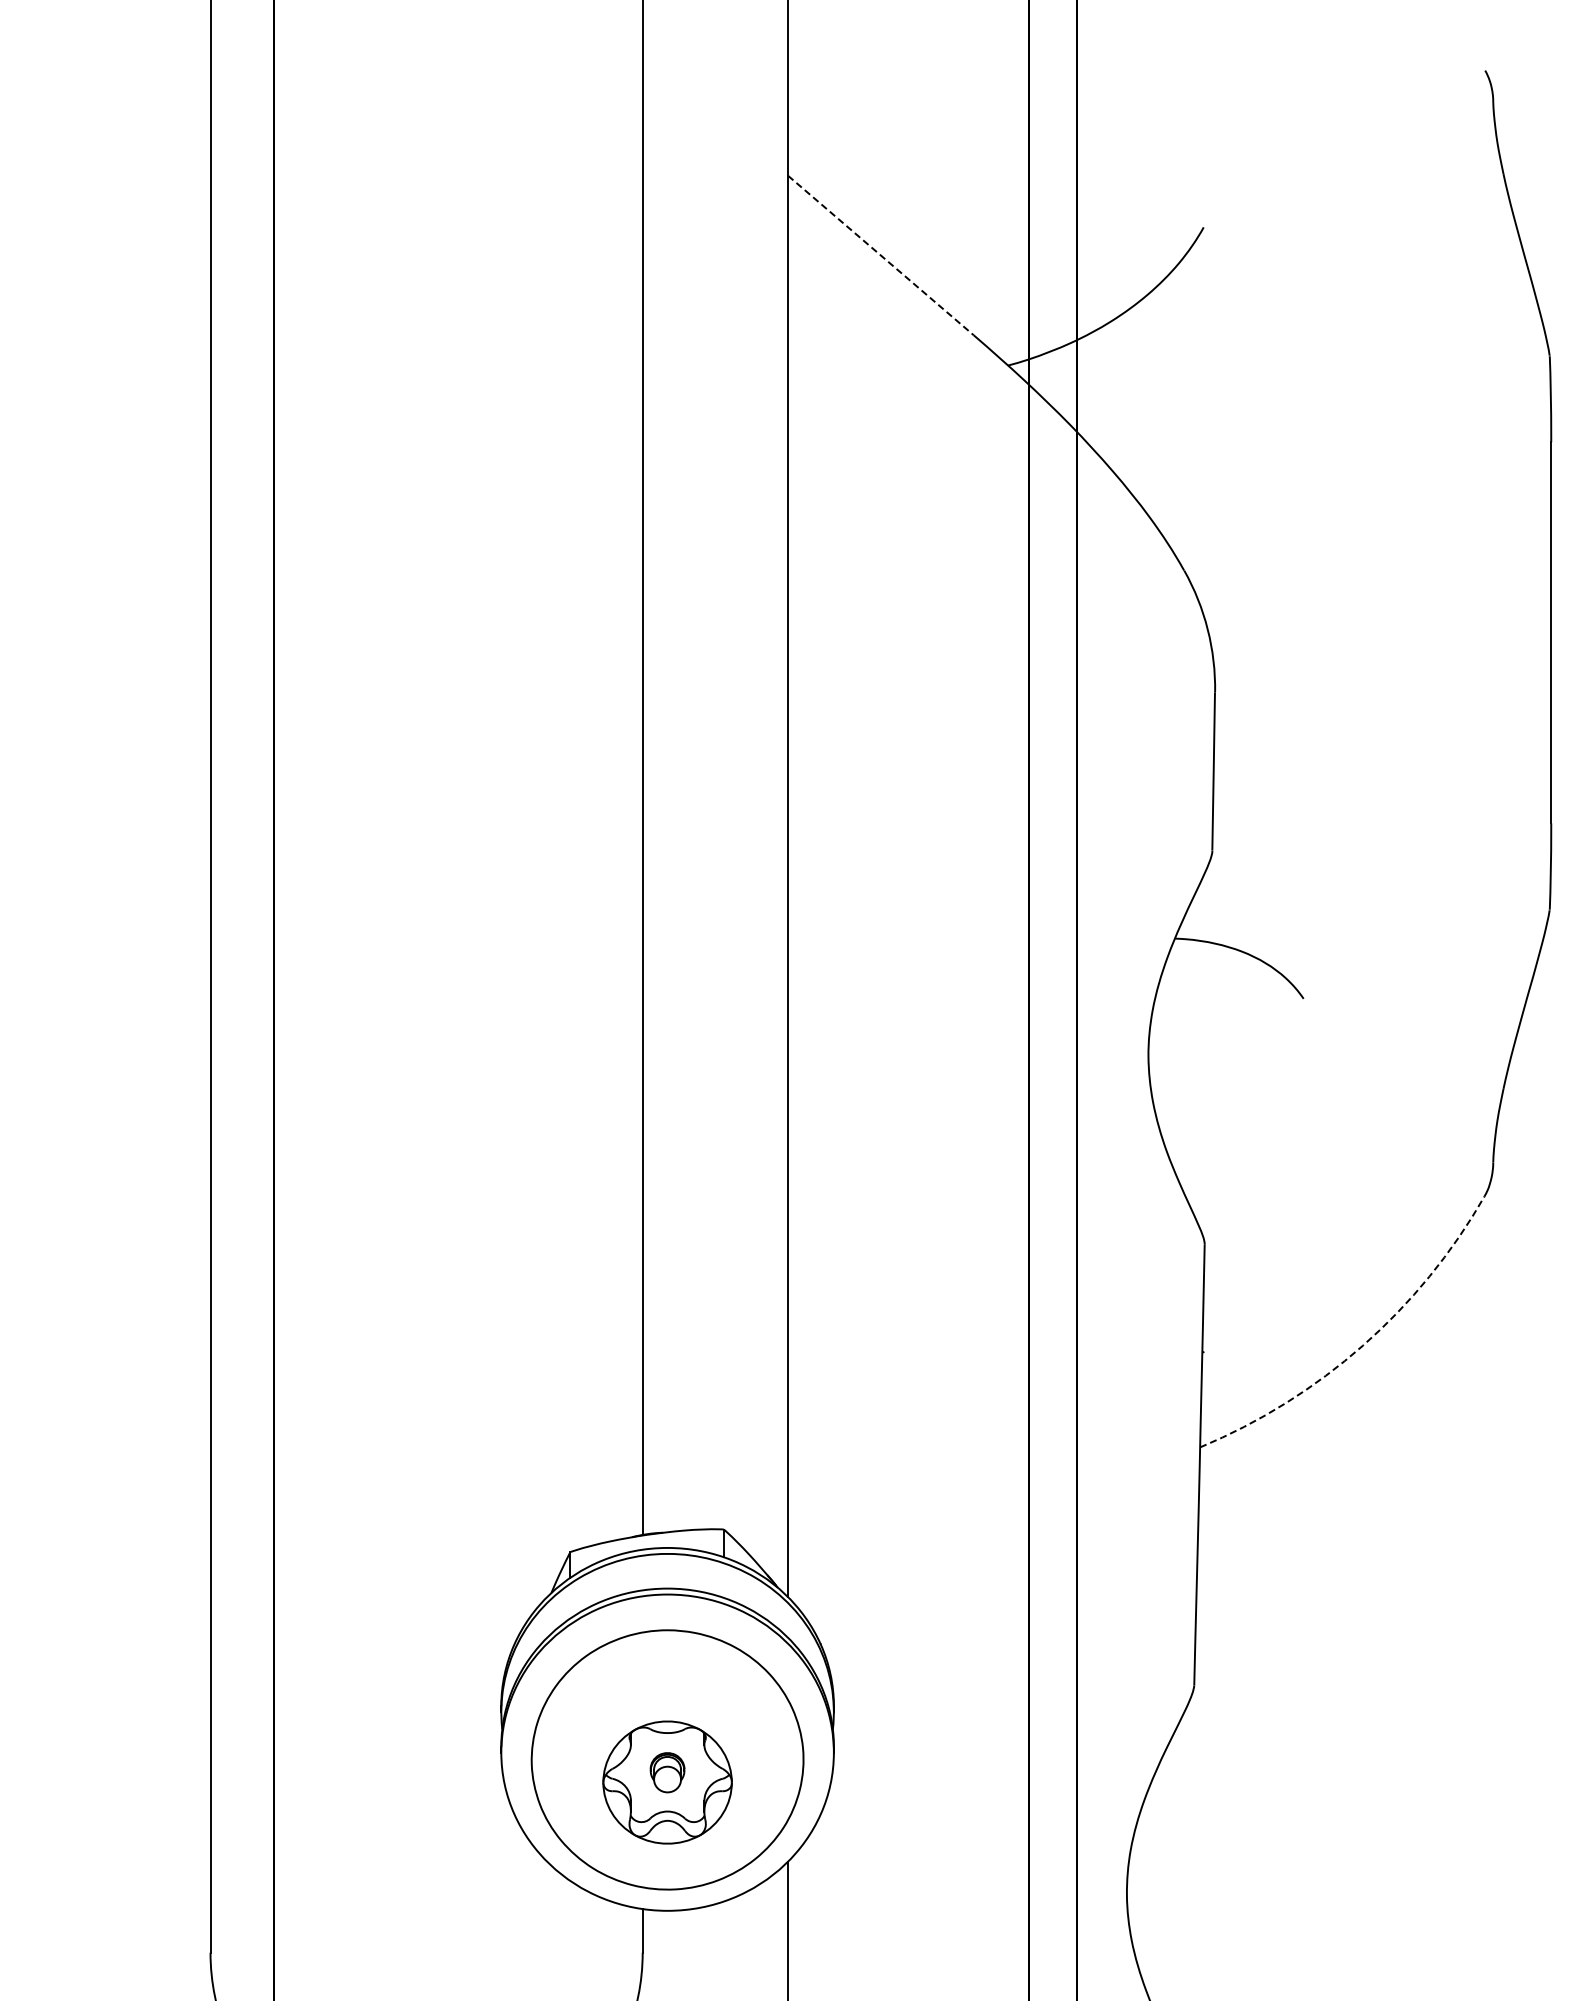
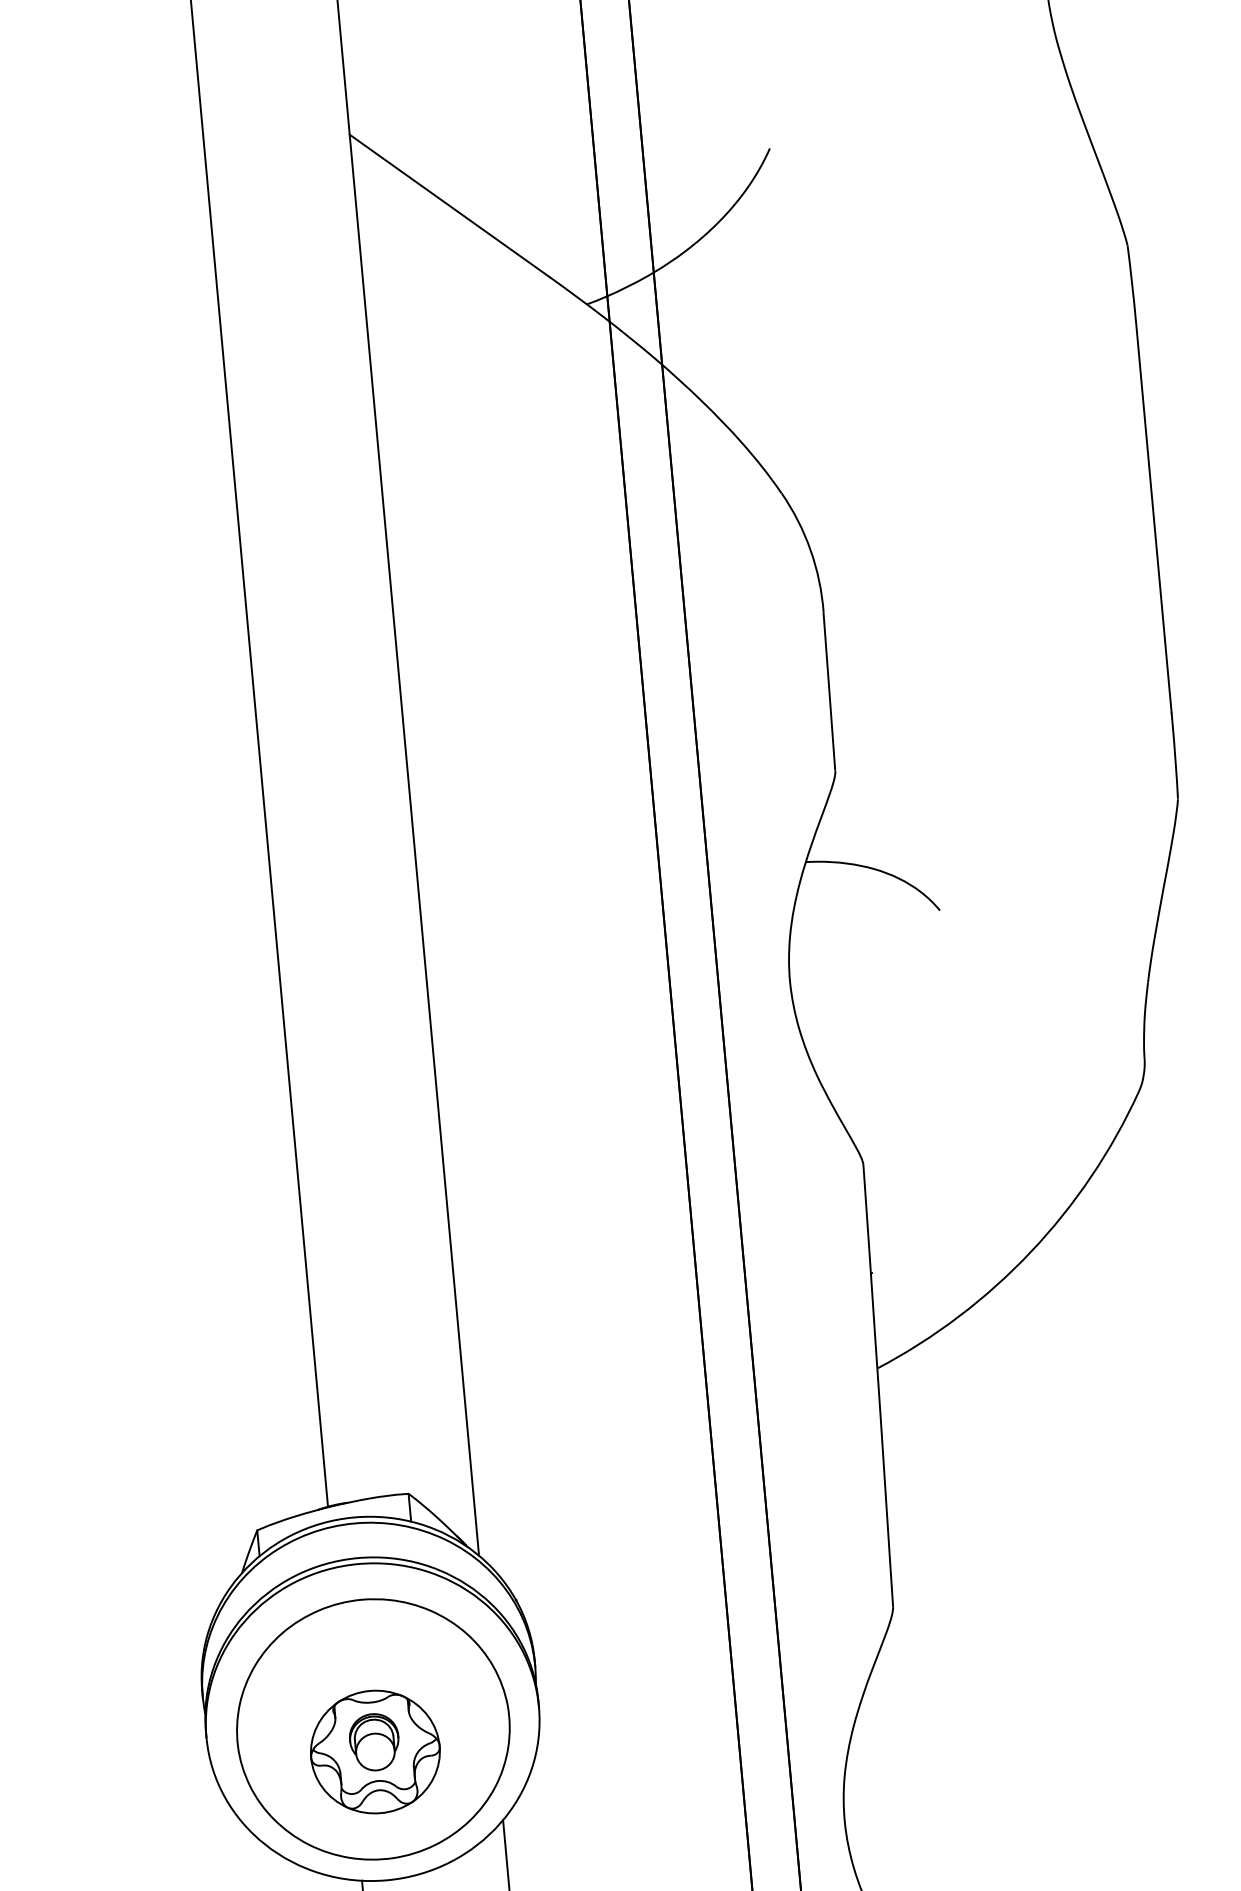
line: (881, 255) -> (450, 205), dashed -> solid
arc: (1363, 1345) -> (1031, 1251), dashed -> solid
part: (667, 1772) -> (374, 1741), size x1.43

